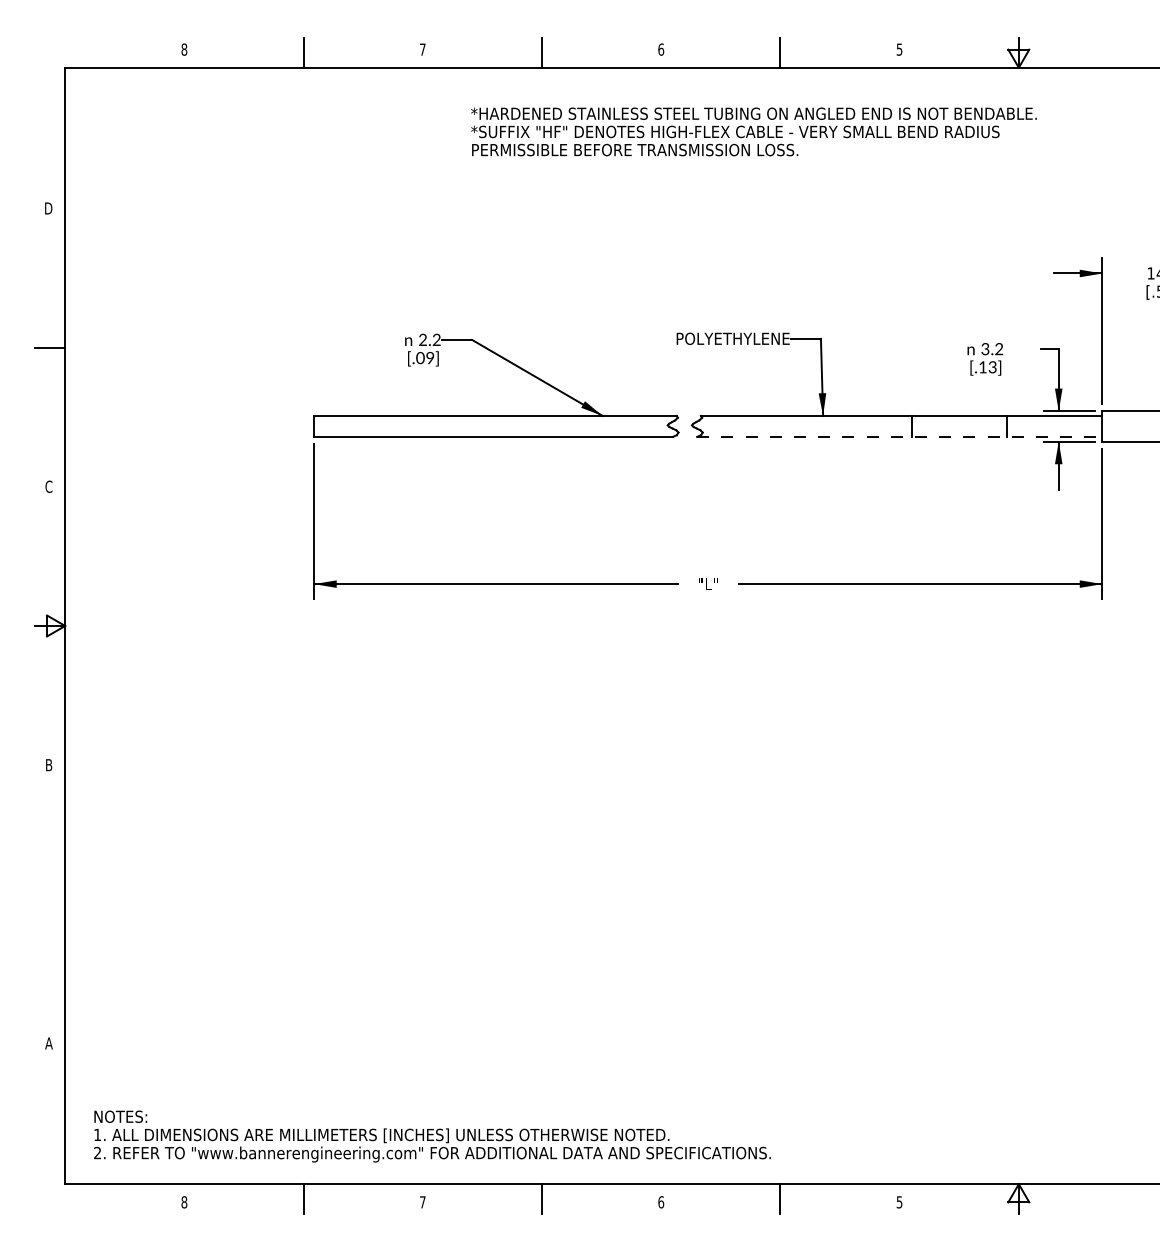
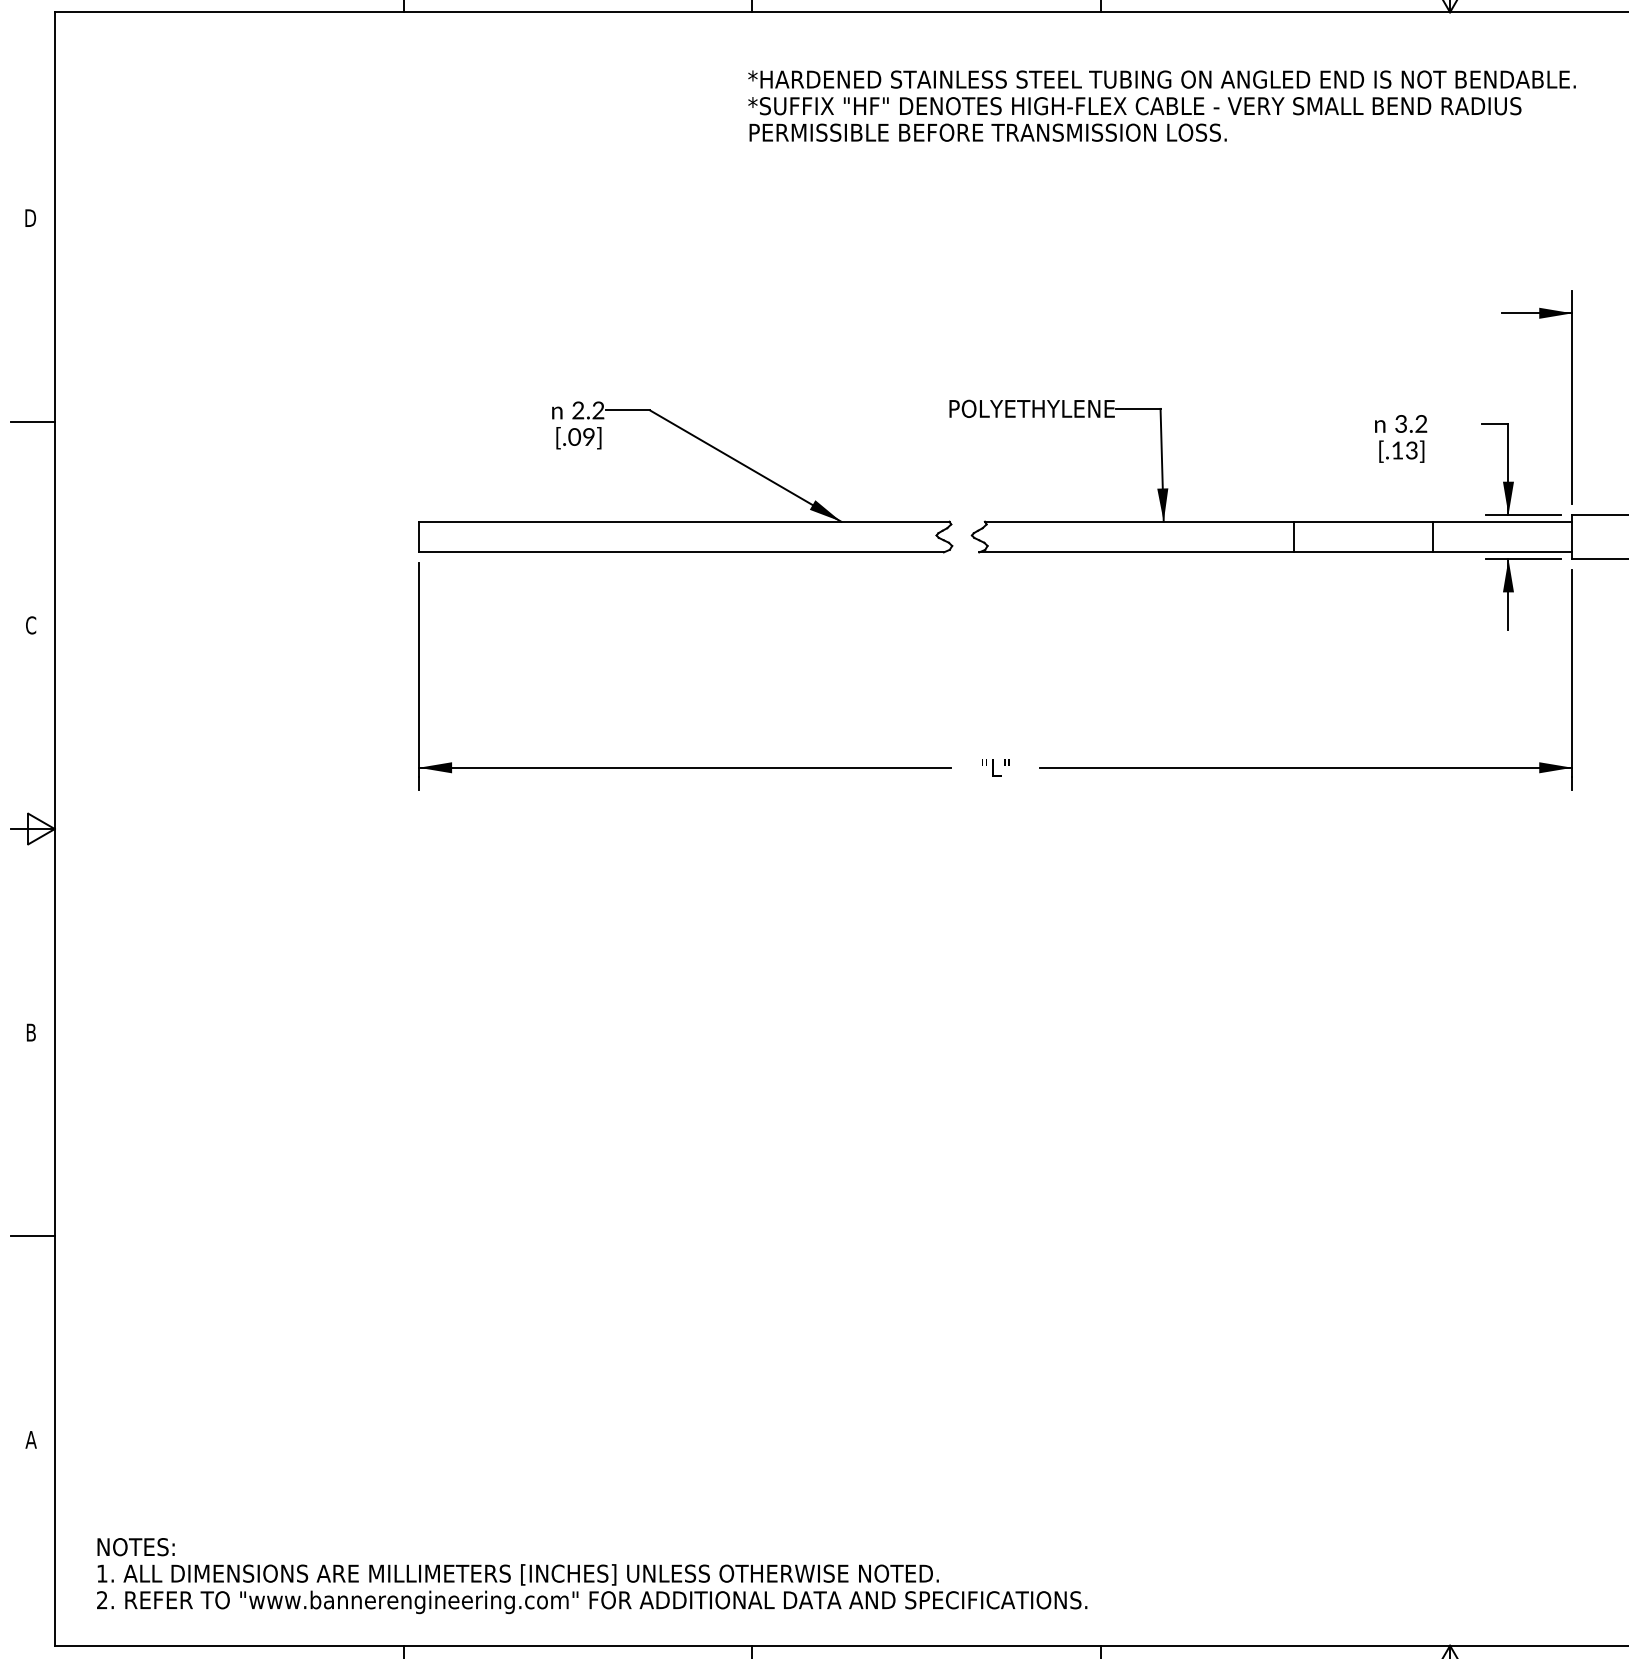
text: (753, 131) -> (1161, 105), moved
line: (899, 436) -> (1275, 551), dashed -> solid
line: (49, 904) -> (31, 1236), added

